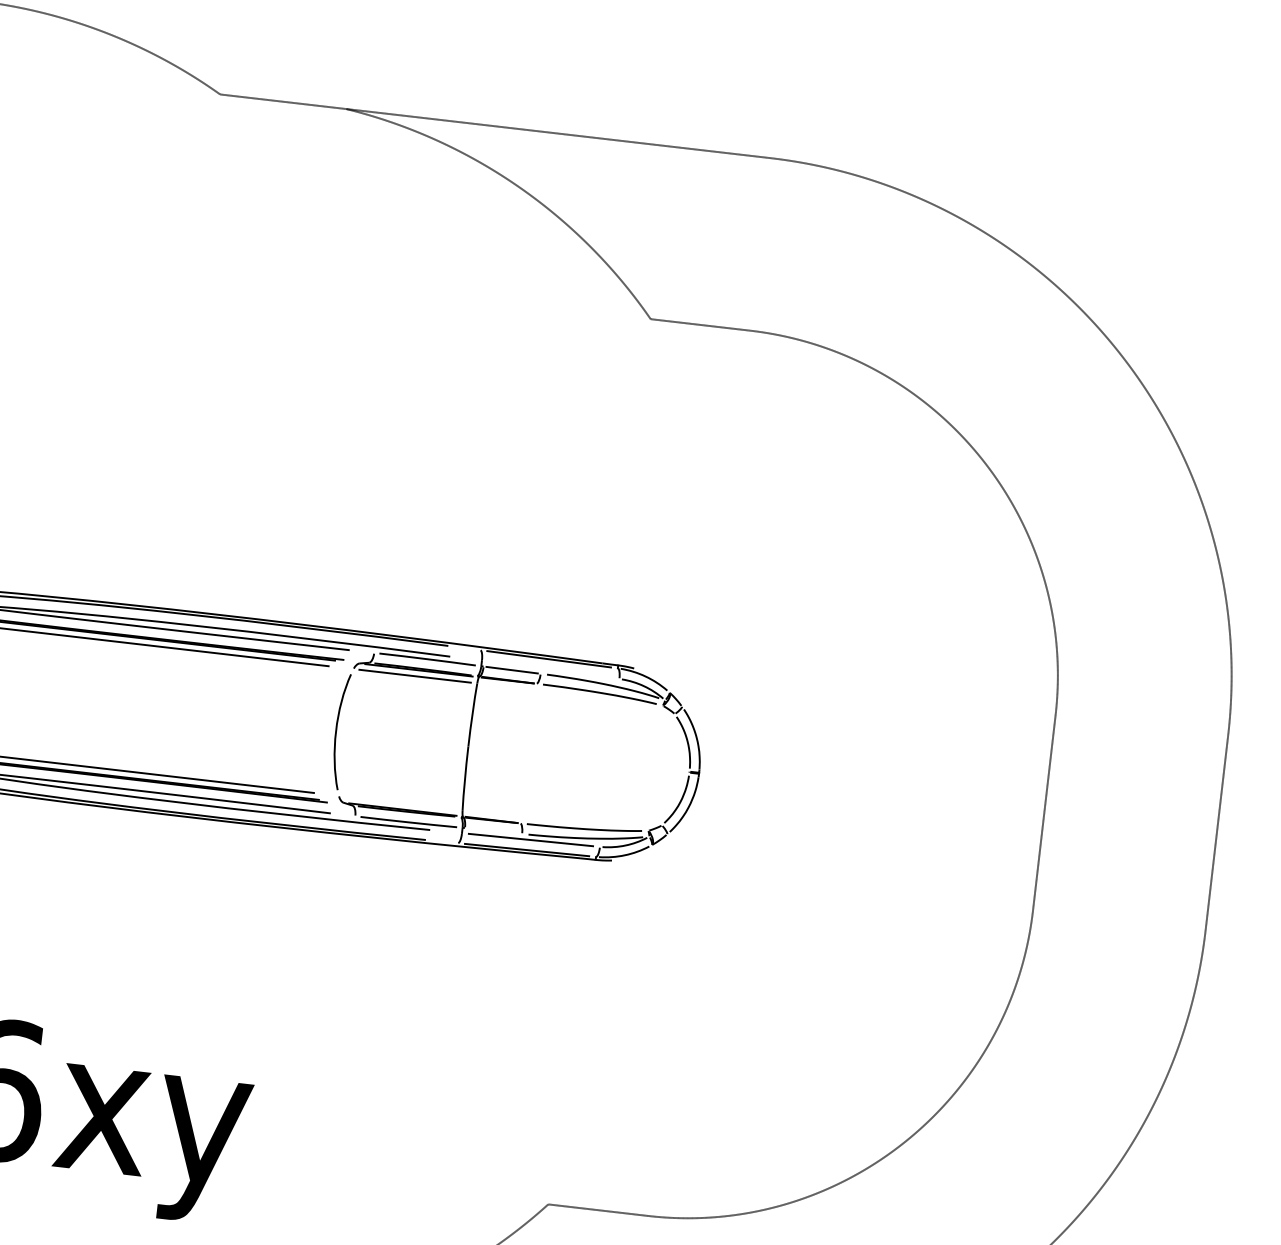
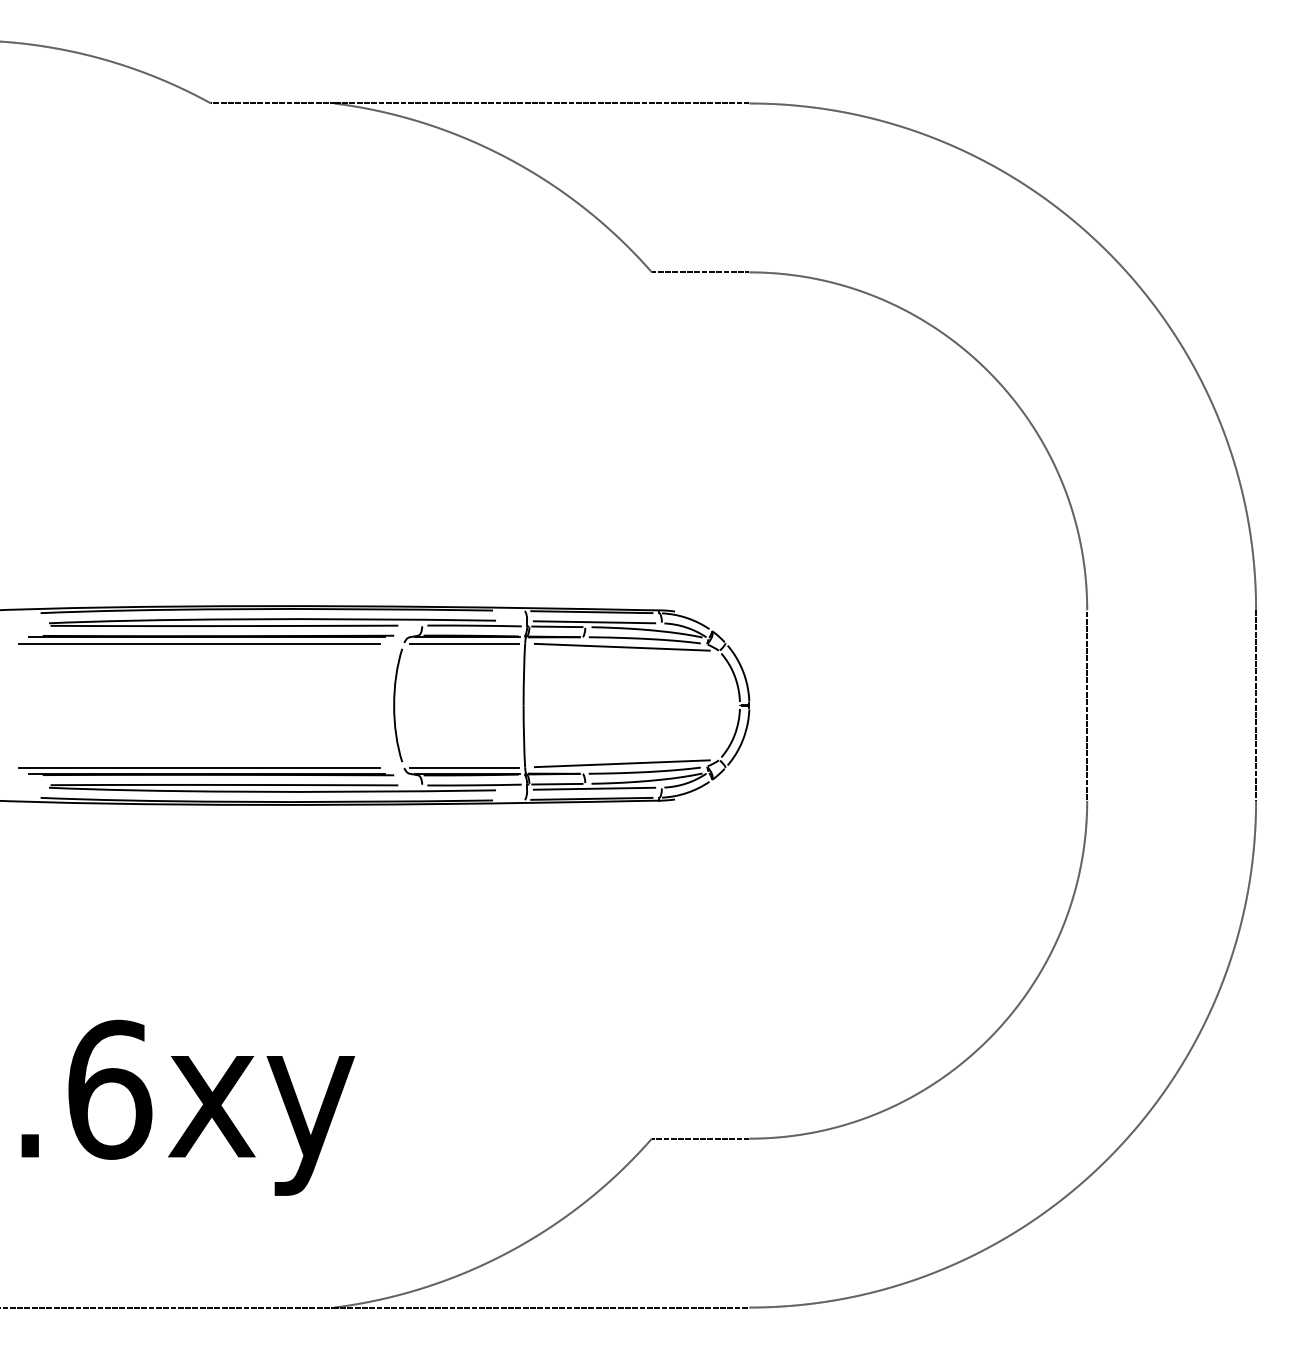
line: (550, 670) -> (594, 622), added
line: (575, 697) -> (621, 646), added
line: (399, 802) -> (463, 767), added
line: (561, 817) -> (621, 763), added
line: (493, 830) -> (557, 783), added

